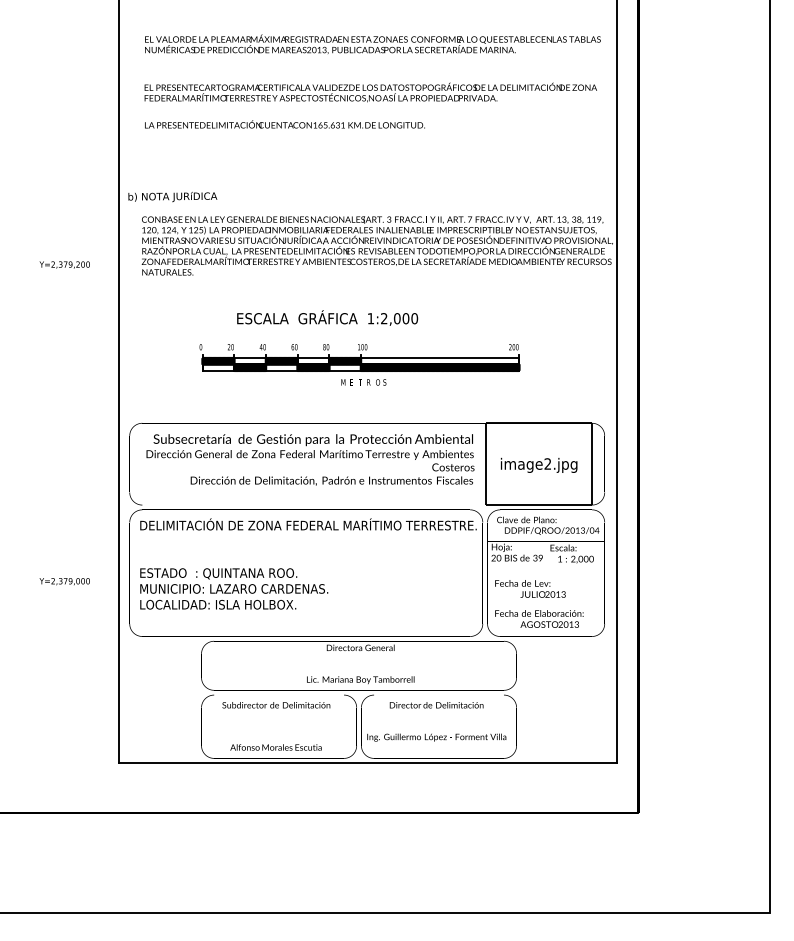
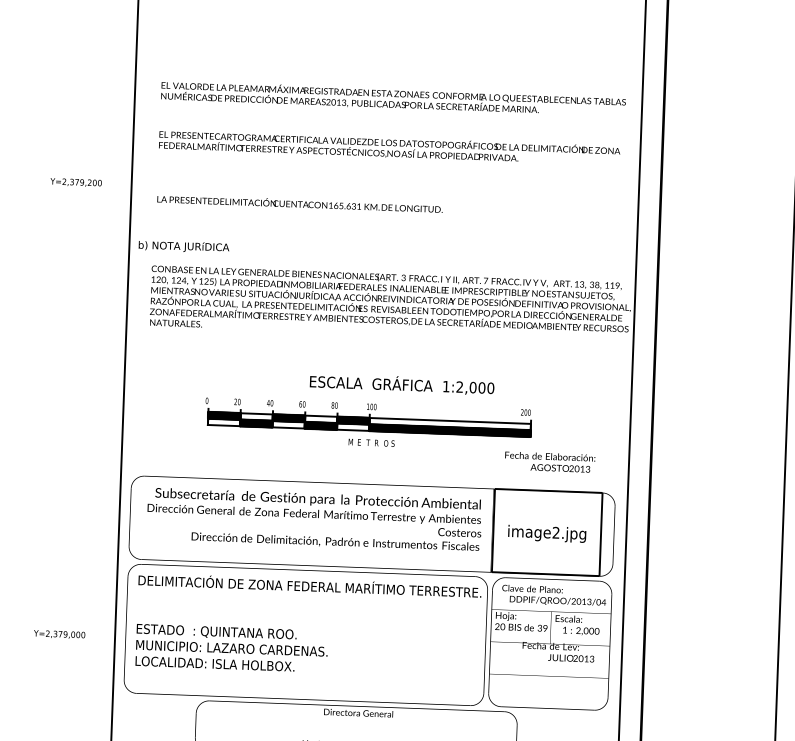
text: (284, 124) -> (299, 203), moved
text: (64, 264) -> (75, 182), moved
text: (327, 317) -> (402, 383), moved
text: (530, 588) -> (558, 651), moved
text: (539, 618) -> (550, 461), moved

